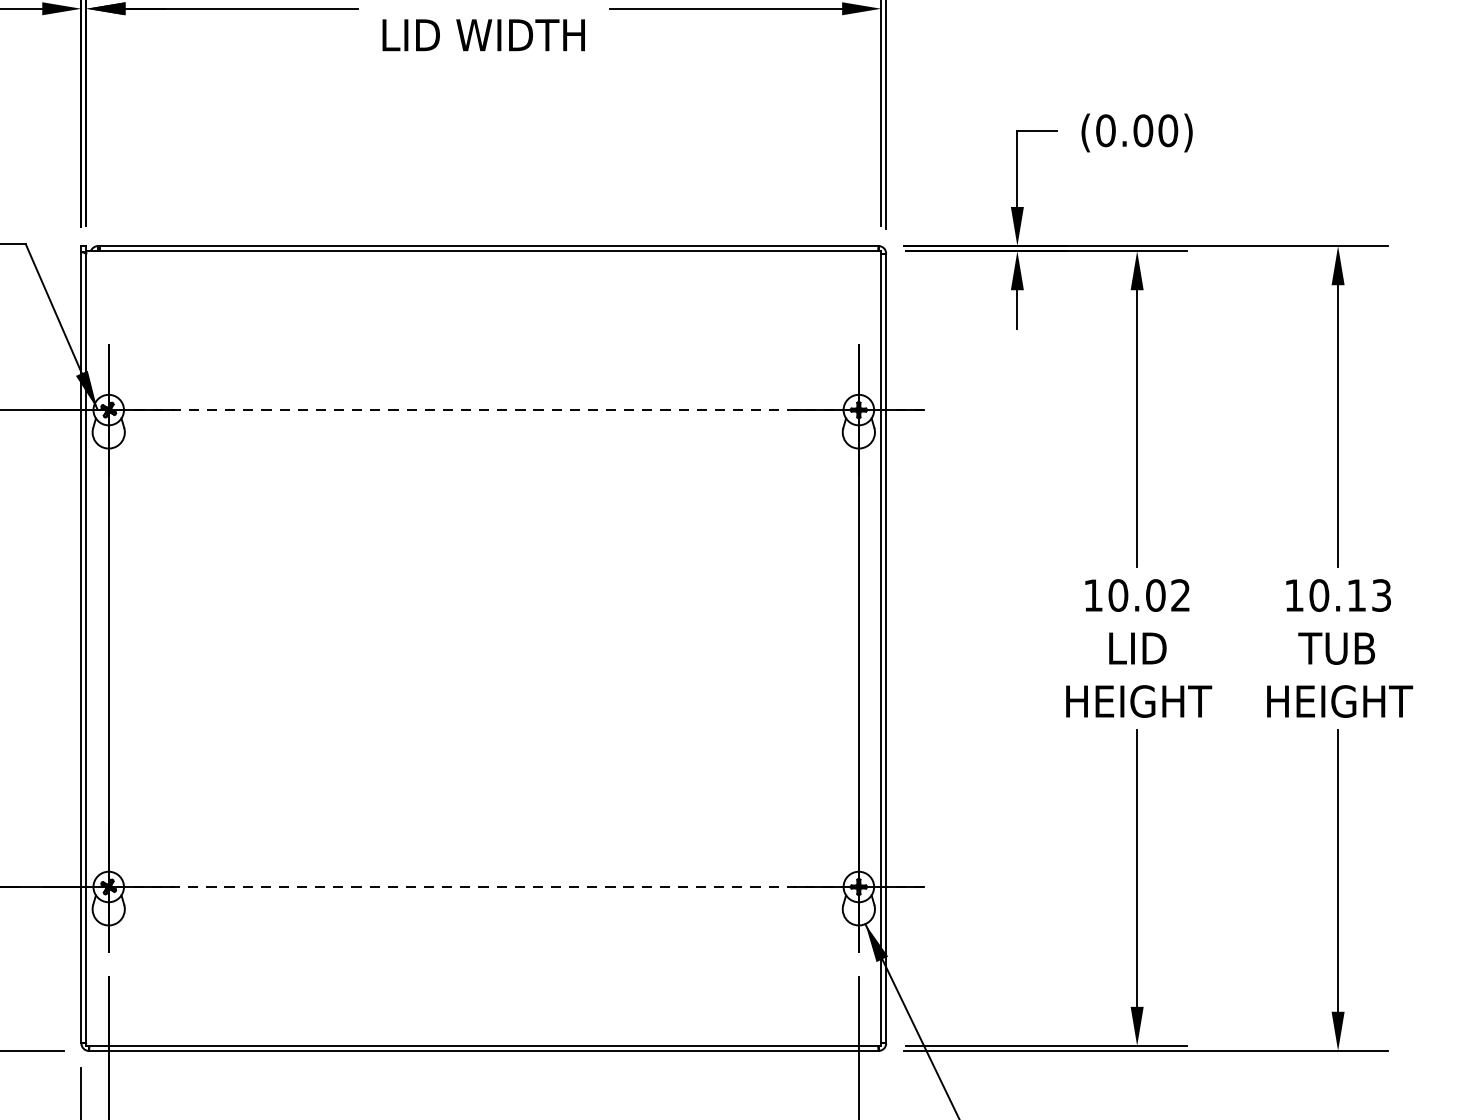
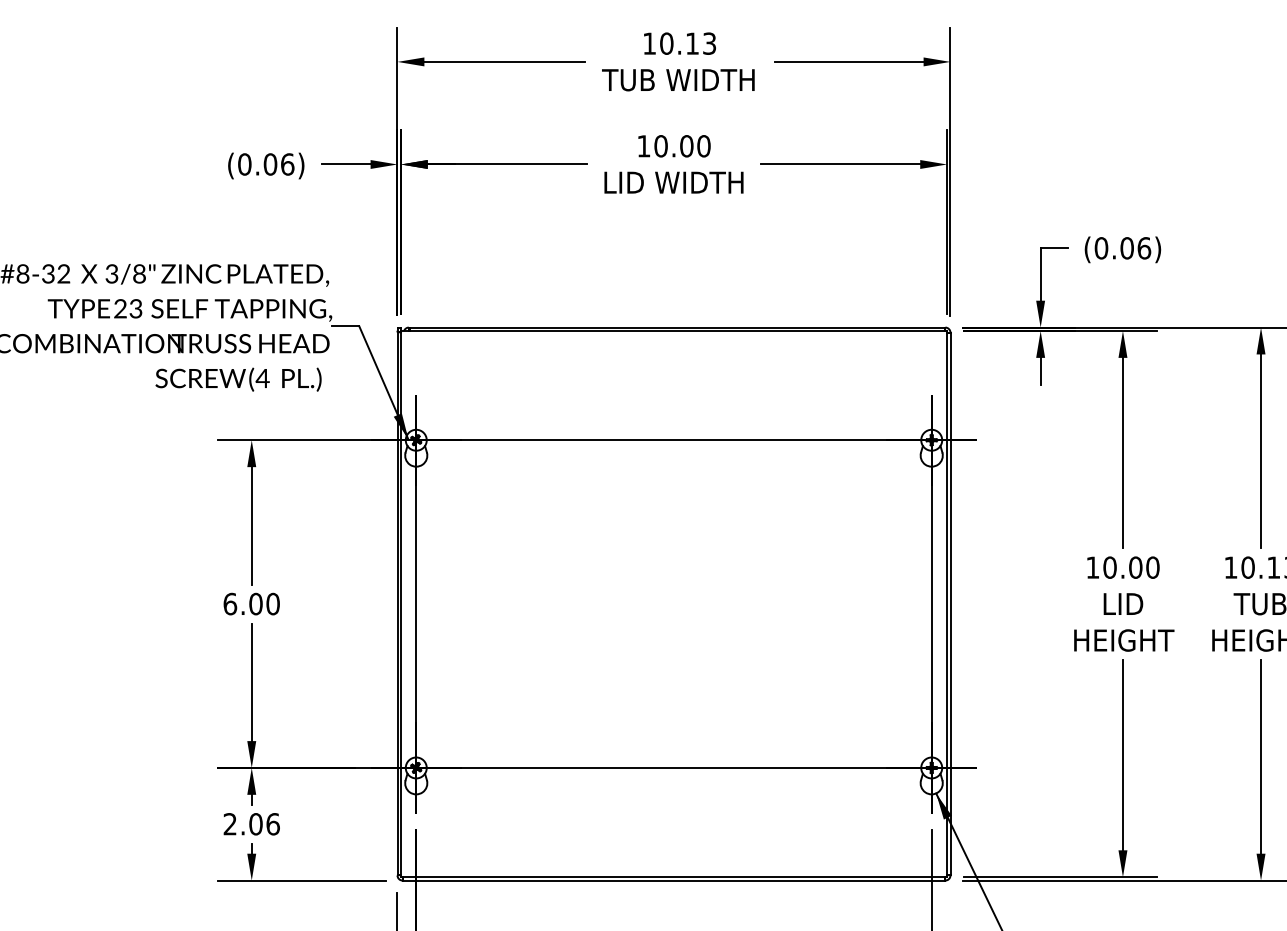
text: (1168, 131) -> (1144, 248), (0.00) -> (0.06)
line: (484, 410) -> (674, 440), dashed -> solid
text: (1180, 595) -> (1152, 567), 10.02 -> 10.00
line: (483, 886) -> (673, 767), dashed -> solid

